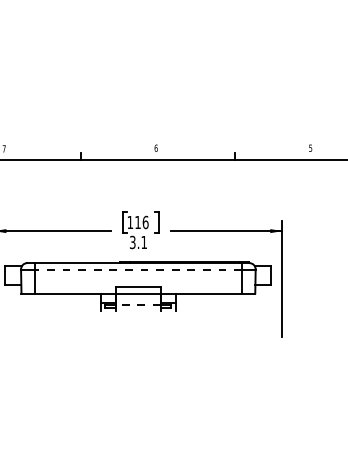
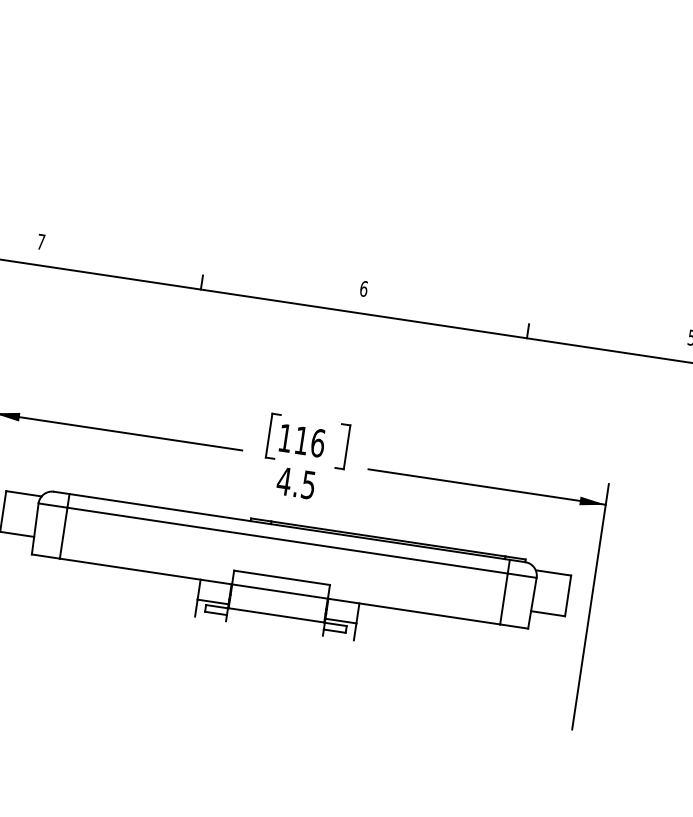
text: (137, 242) -> (294, 482), 3.1 -> 4.5
line: (138, 269) -> (287, 540), dashed -> solid
line: (137, 304) -> (274, 614), dashed -> solid

